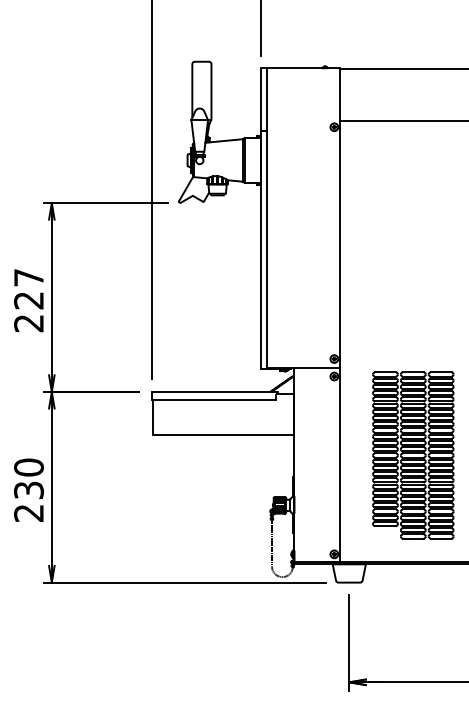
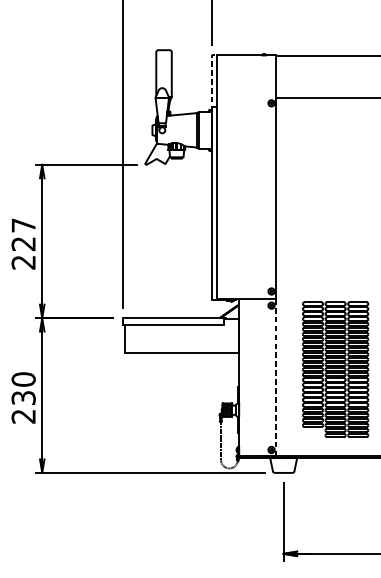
line: (261, 99) -> (212, 80), solid -> dashed
line: (340, 465) -> (276, 377), solid -> dashed

